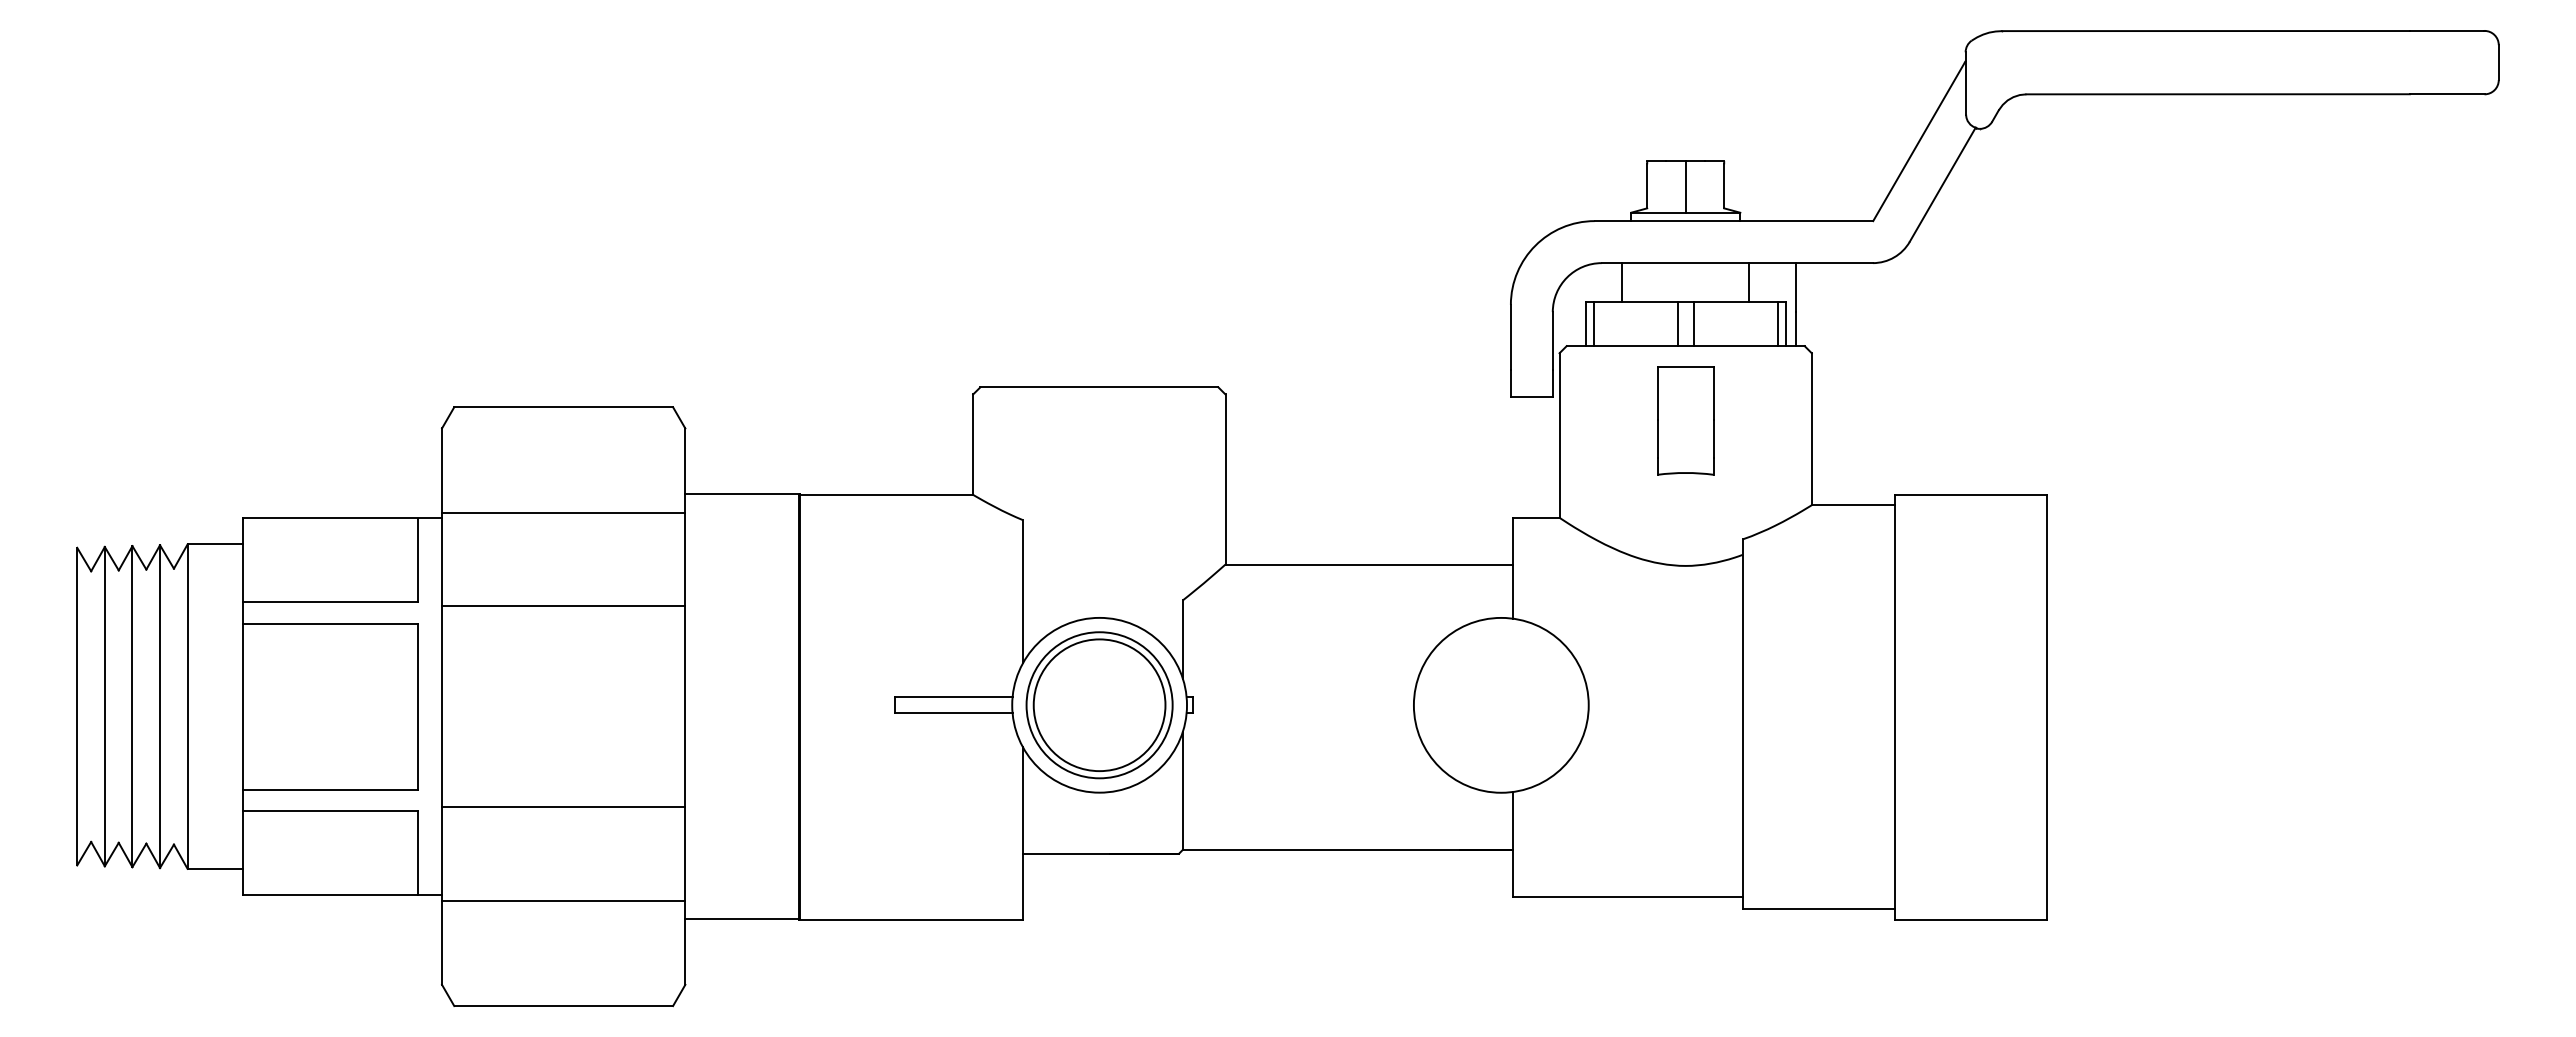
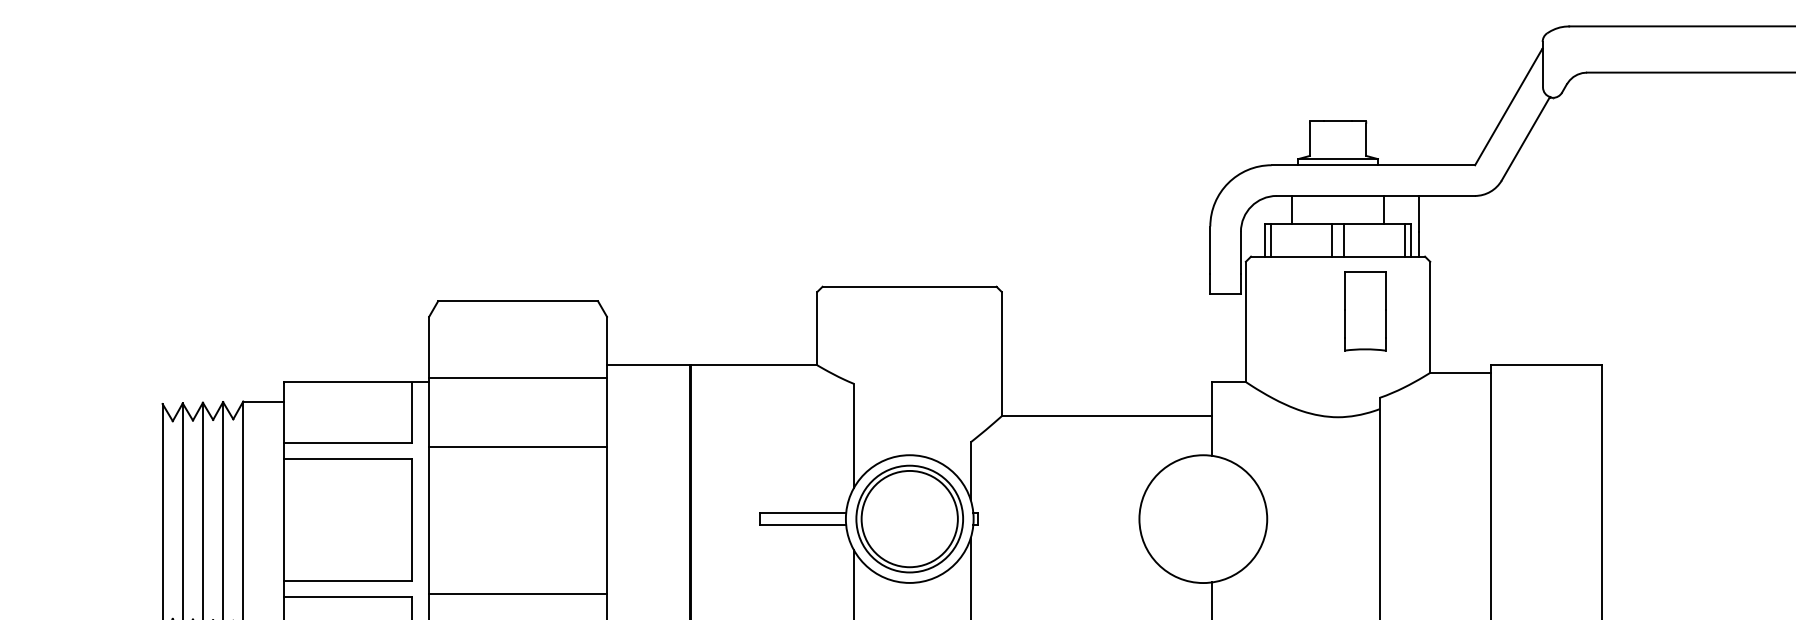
line: (1685, 186) -> (1337, 139), removed
part: (1685, 420) -> (1364, 310), moved

